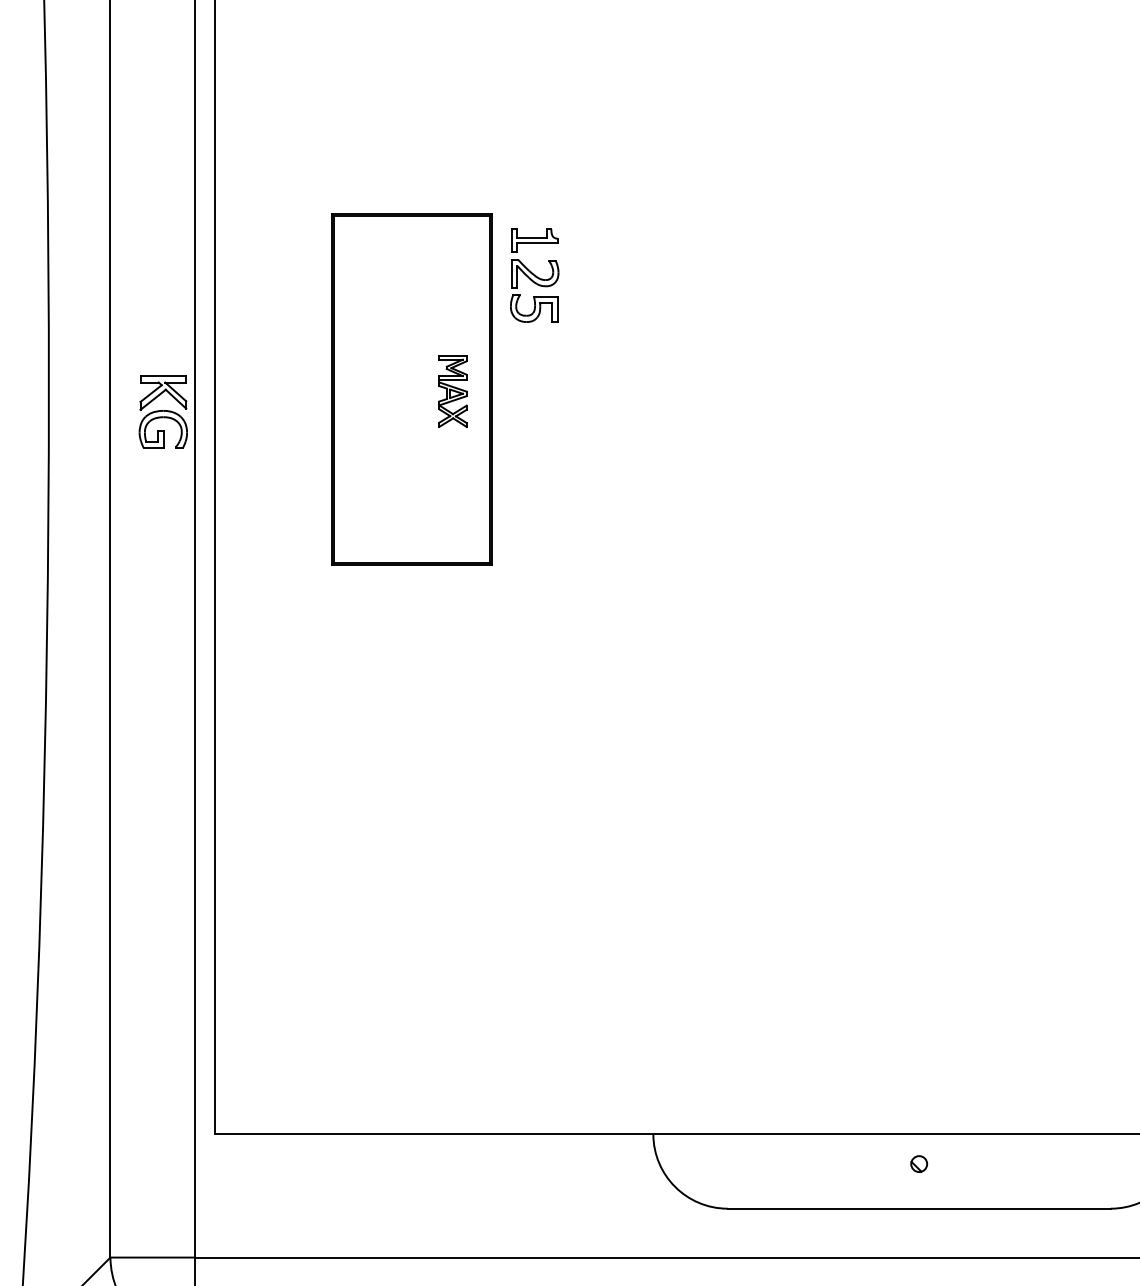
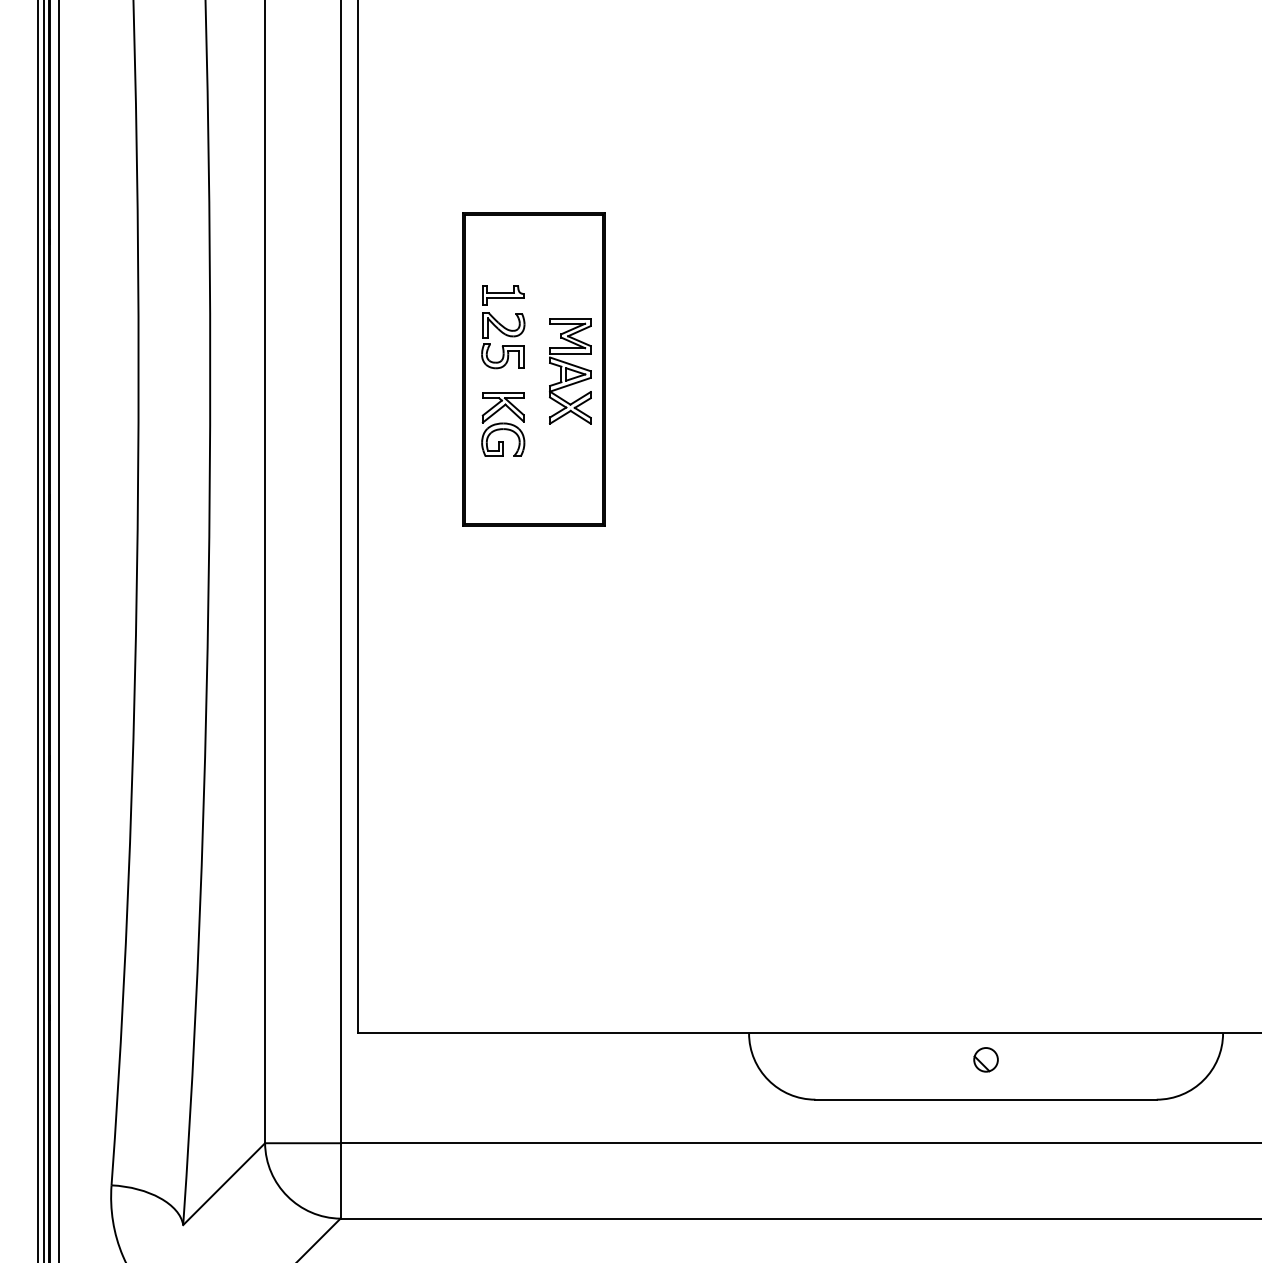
part: (534, 276) -> (503, 327), moved
part: (453, 391) -> (570, 371), size x1.67
part: (163, 412) -> (503, 424), moved
part: (918, 1163) -> (985, 1059), size x1.67

